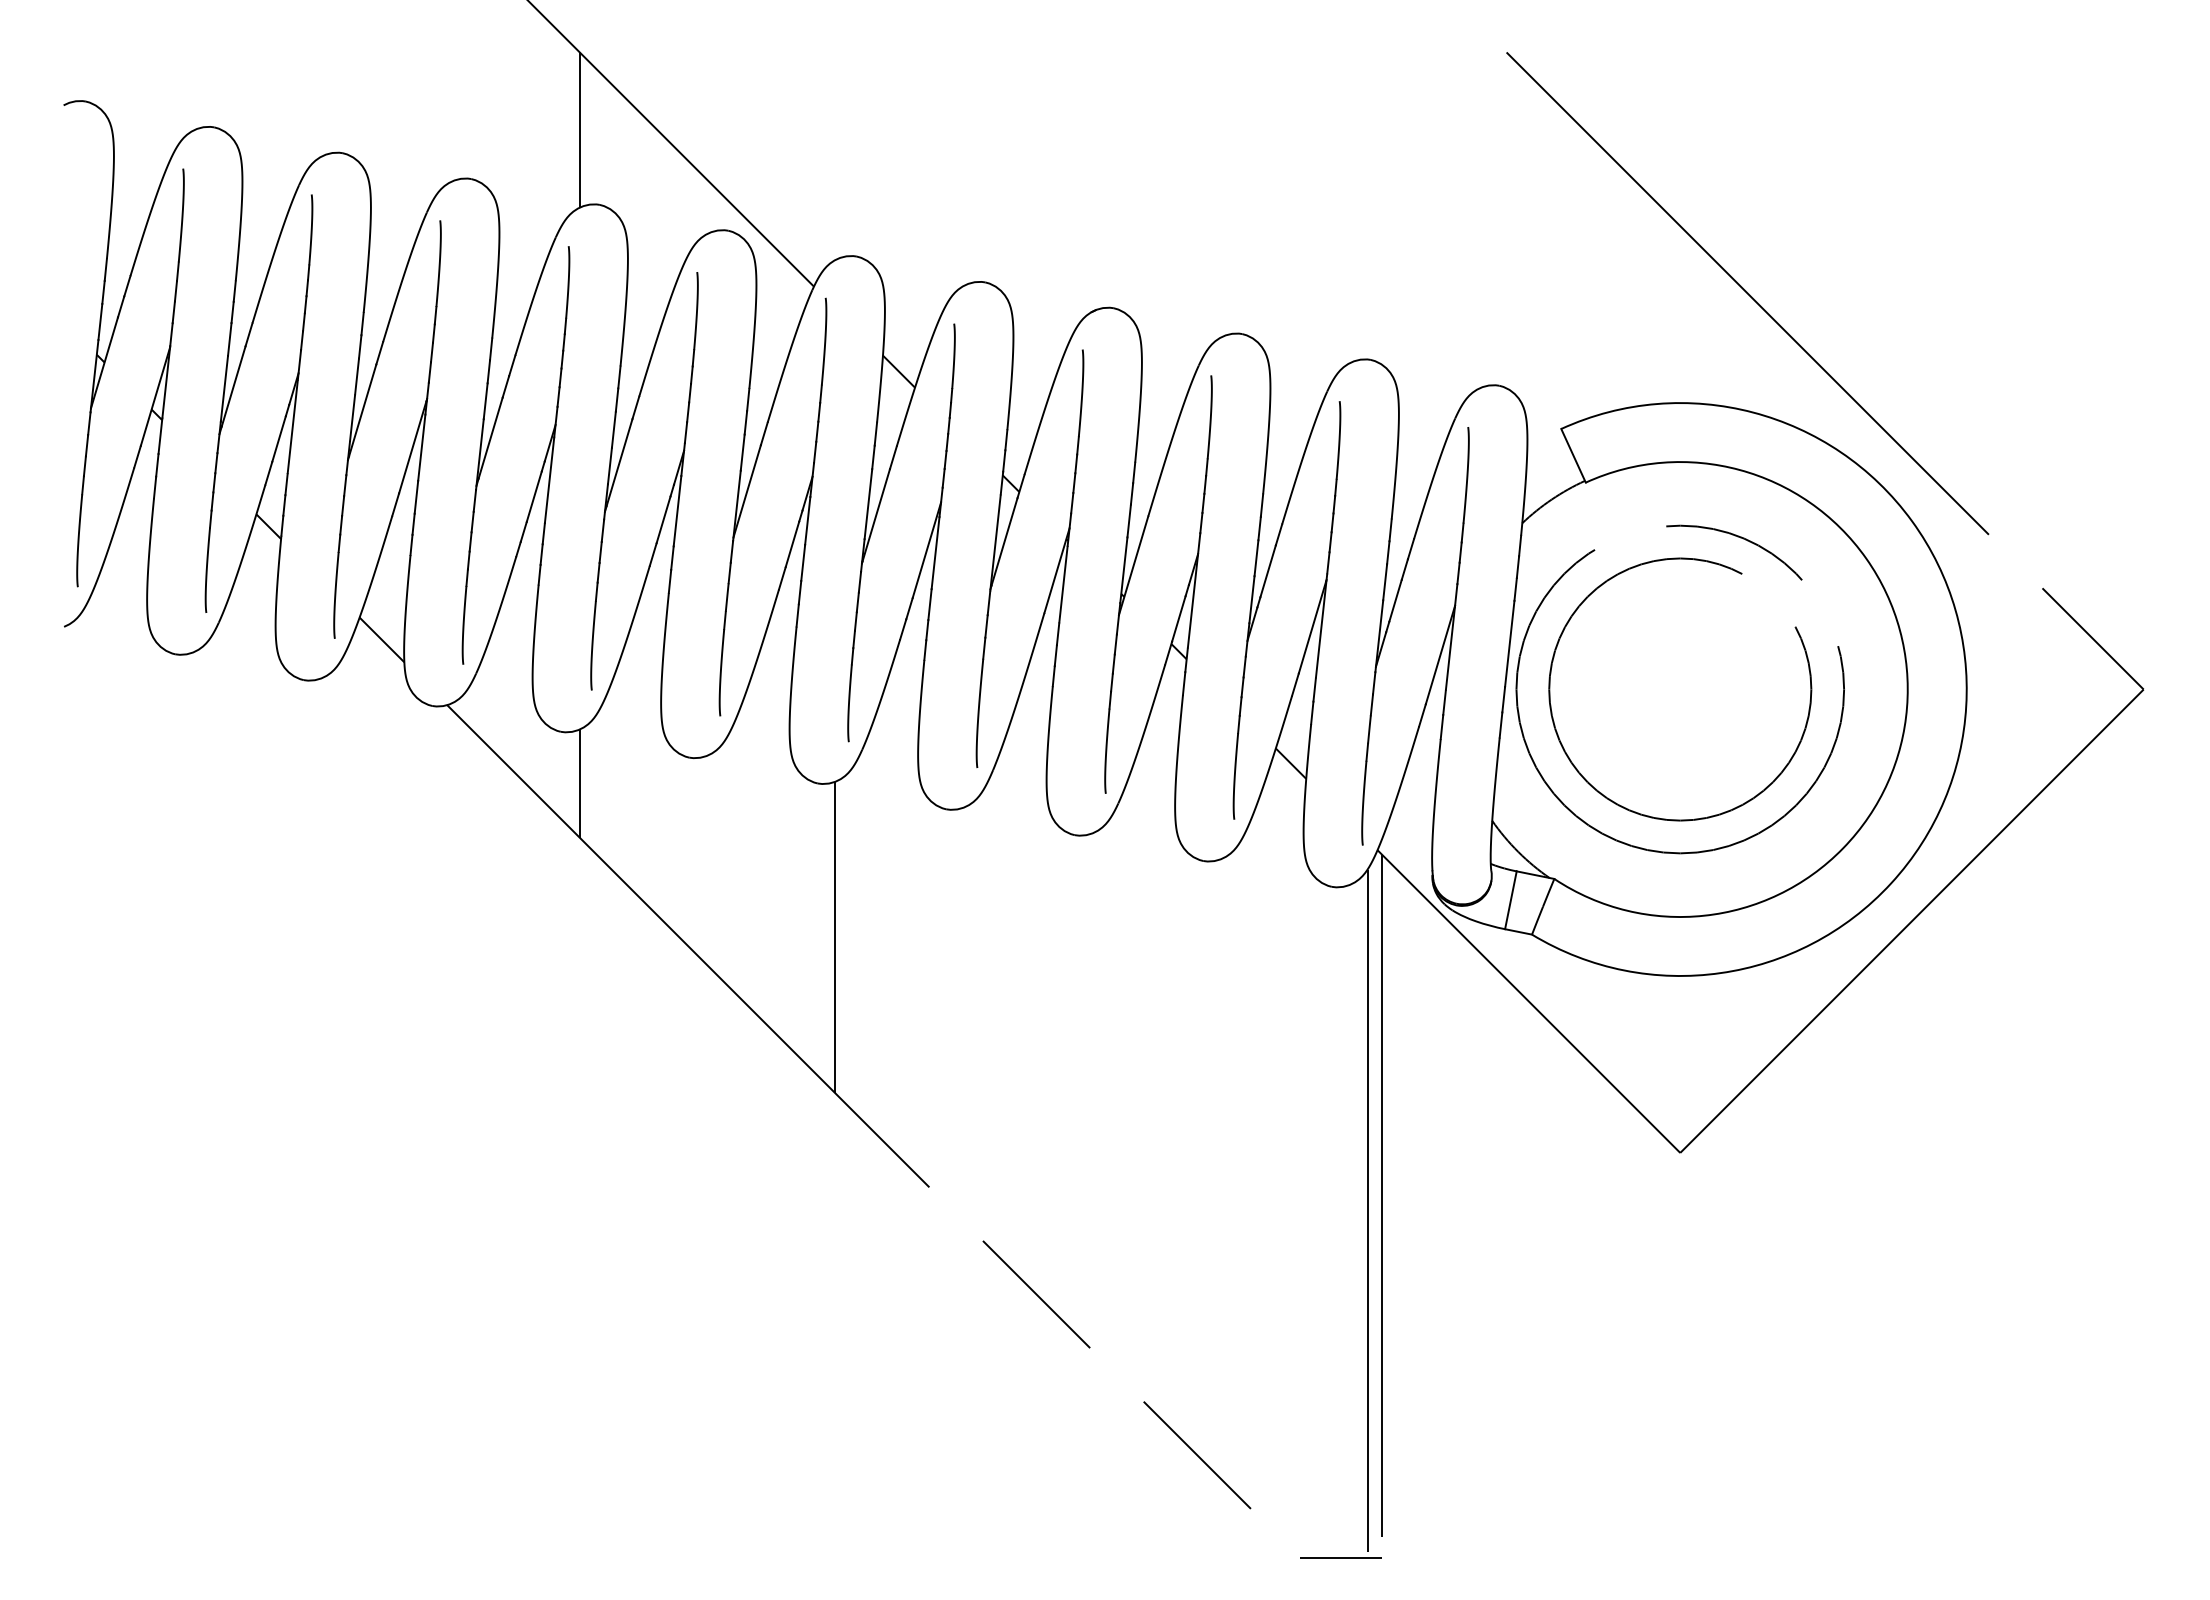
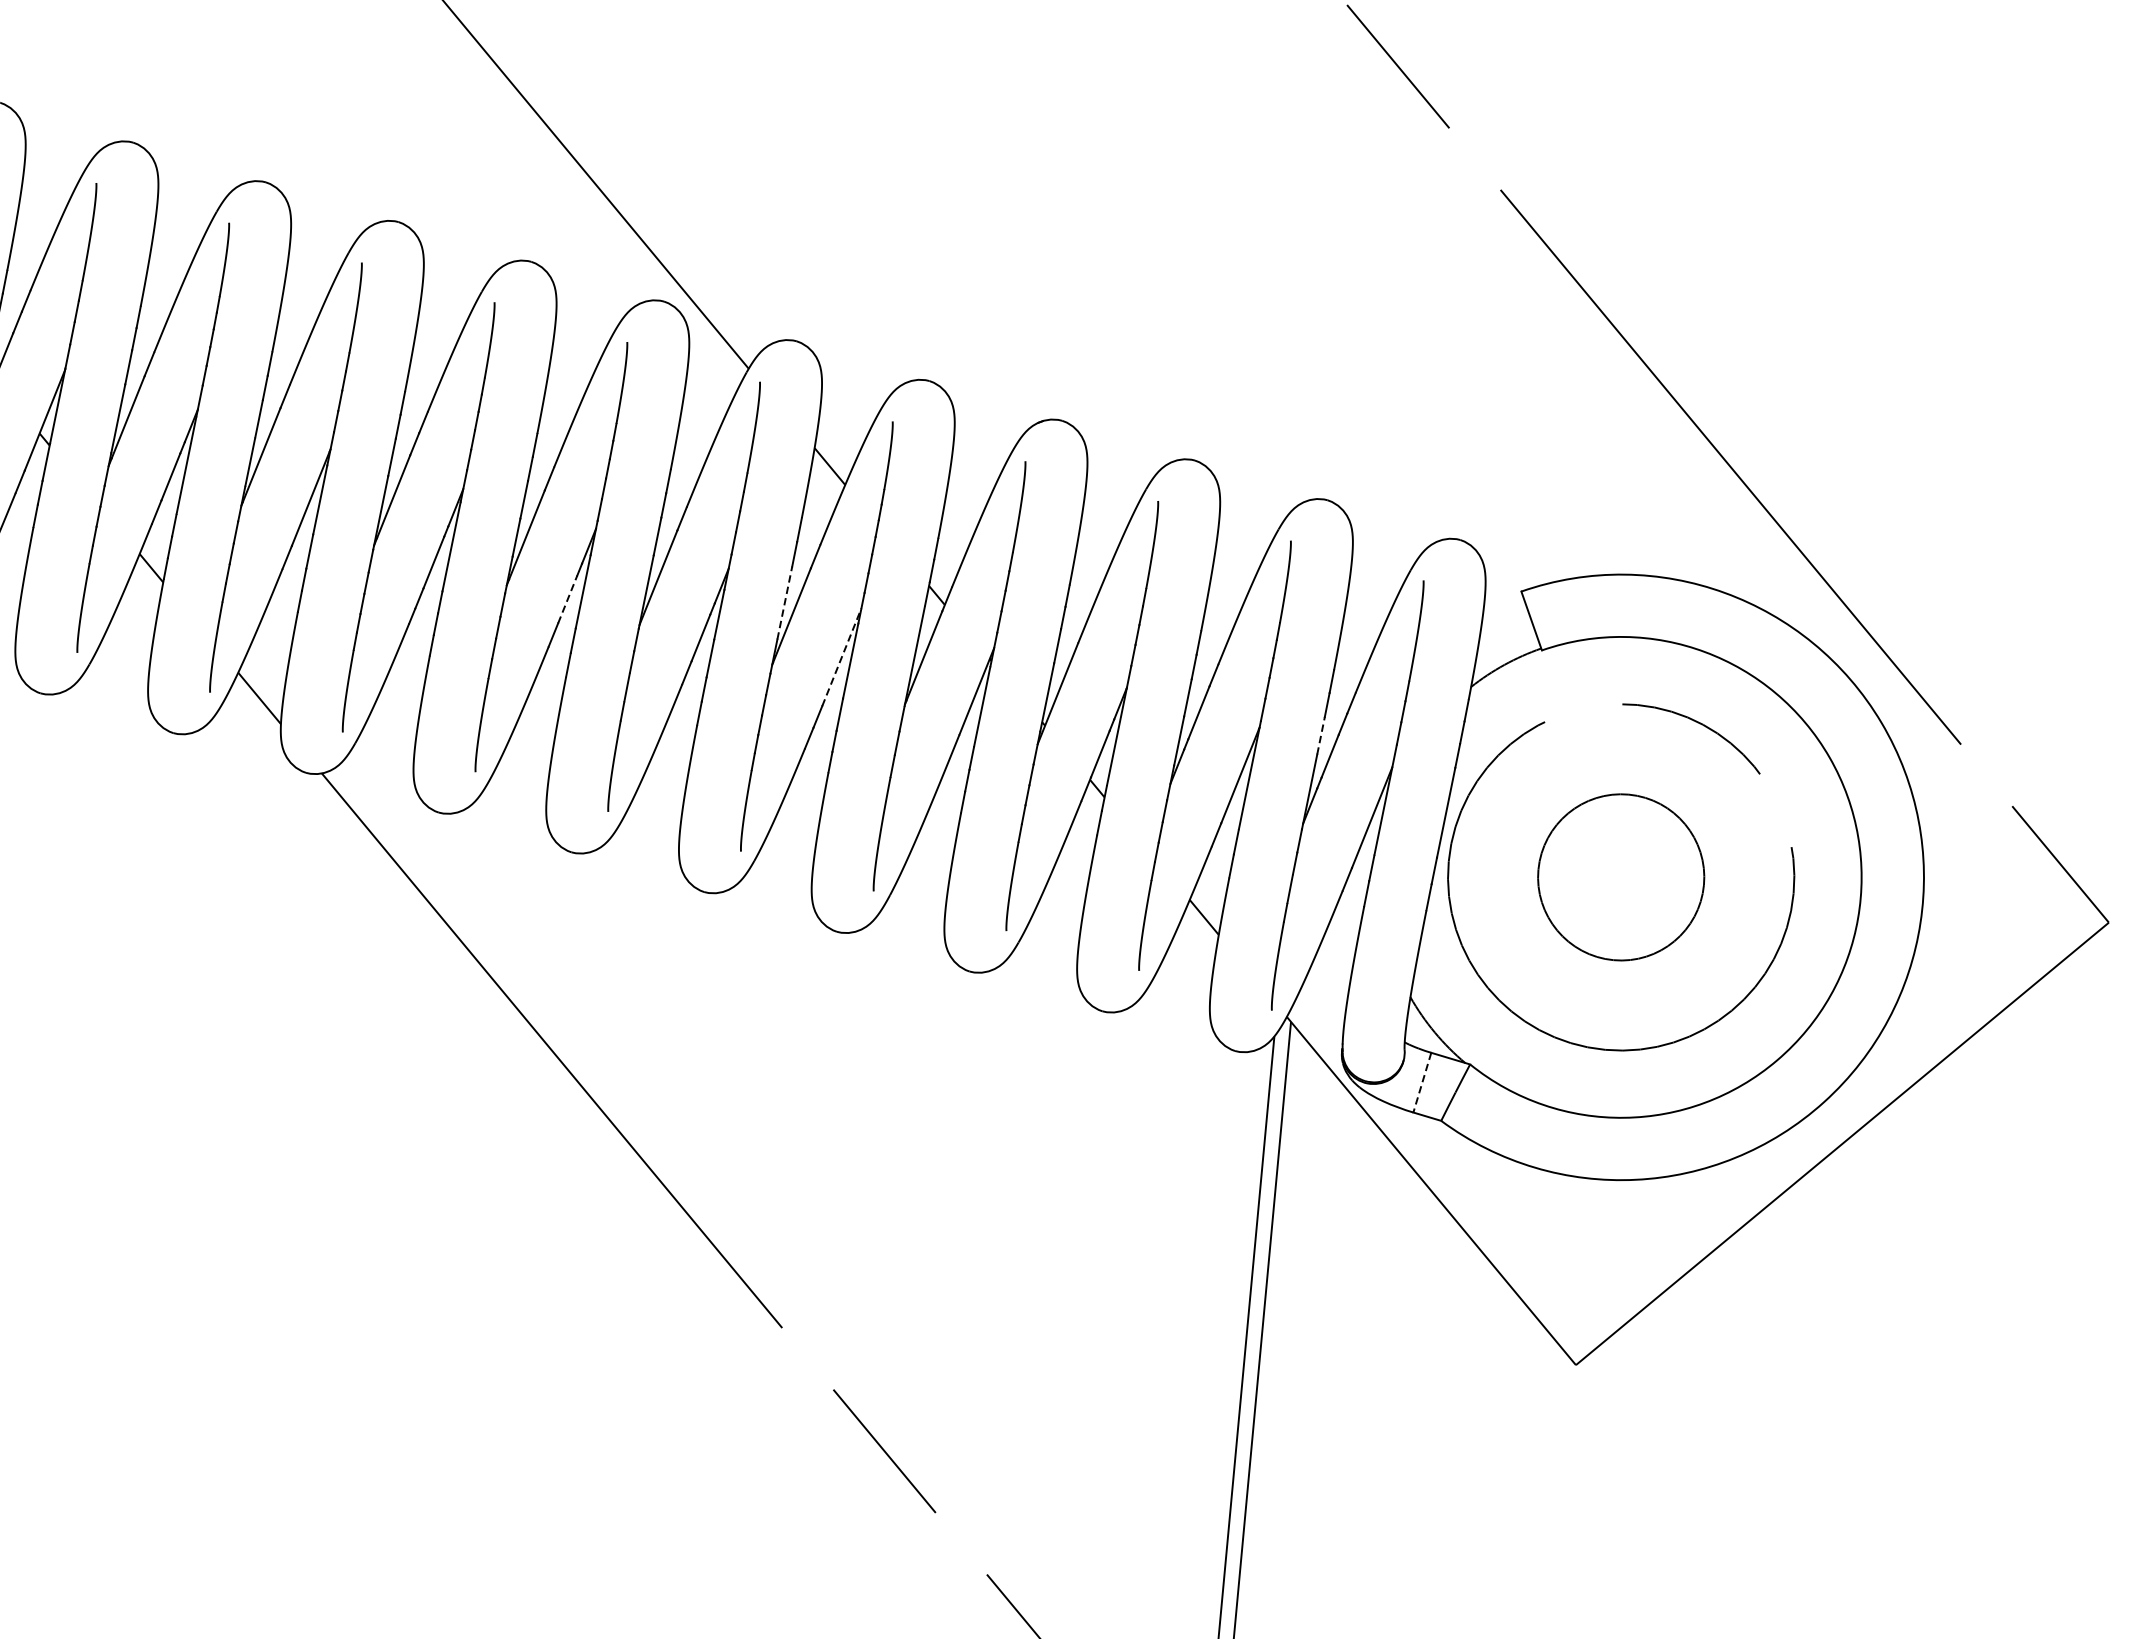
line: (579, 129) -> (517, 180), removed
line: (868, 503) -> (784, 602), solid -> dashed
line: (663, 519) -> (567, 599), solid -> dashed
line: (926, 550) -> (841, 657), solid -> dashed
line: (1385, 581) -> (1321, 734), solid -> dashed
circle: (1680, 689) -> (1621, 877), size x0.6
line: (579, 783) -> (453, 868), removed
line: (1510, 900) -> (1421, 1082), solid -> dashed
line: (834, 937) -> (706, 1055), removed

